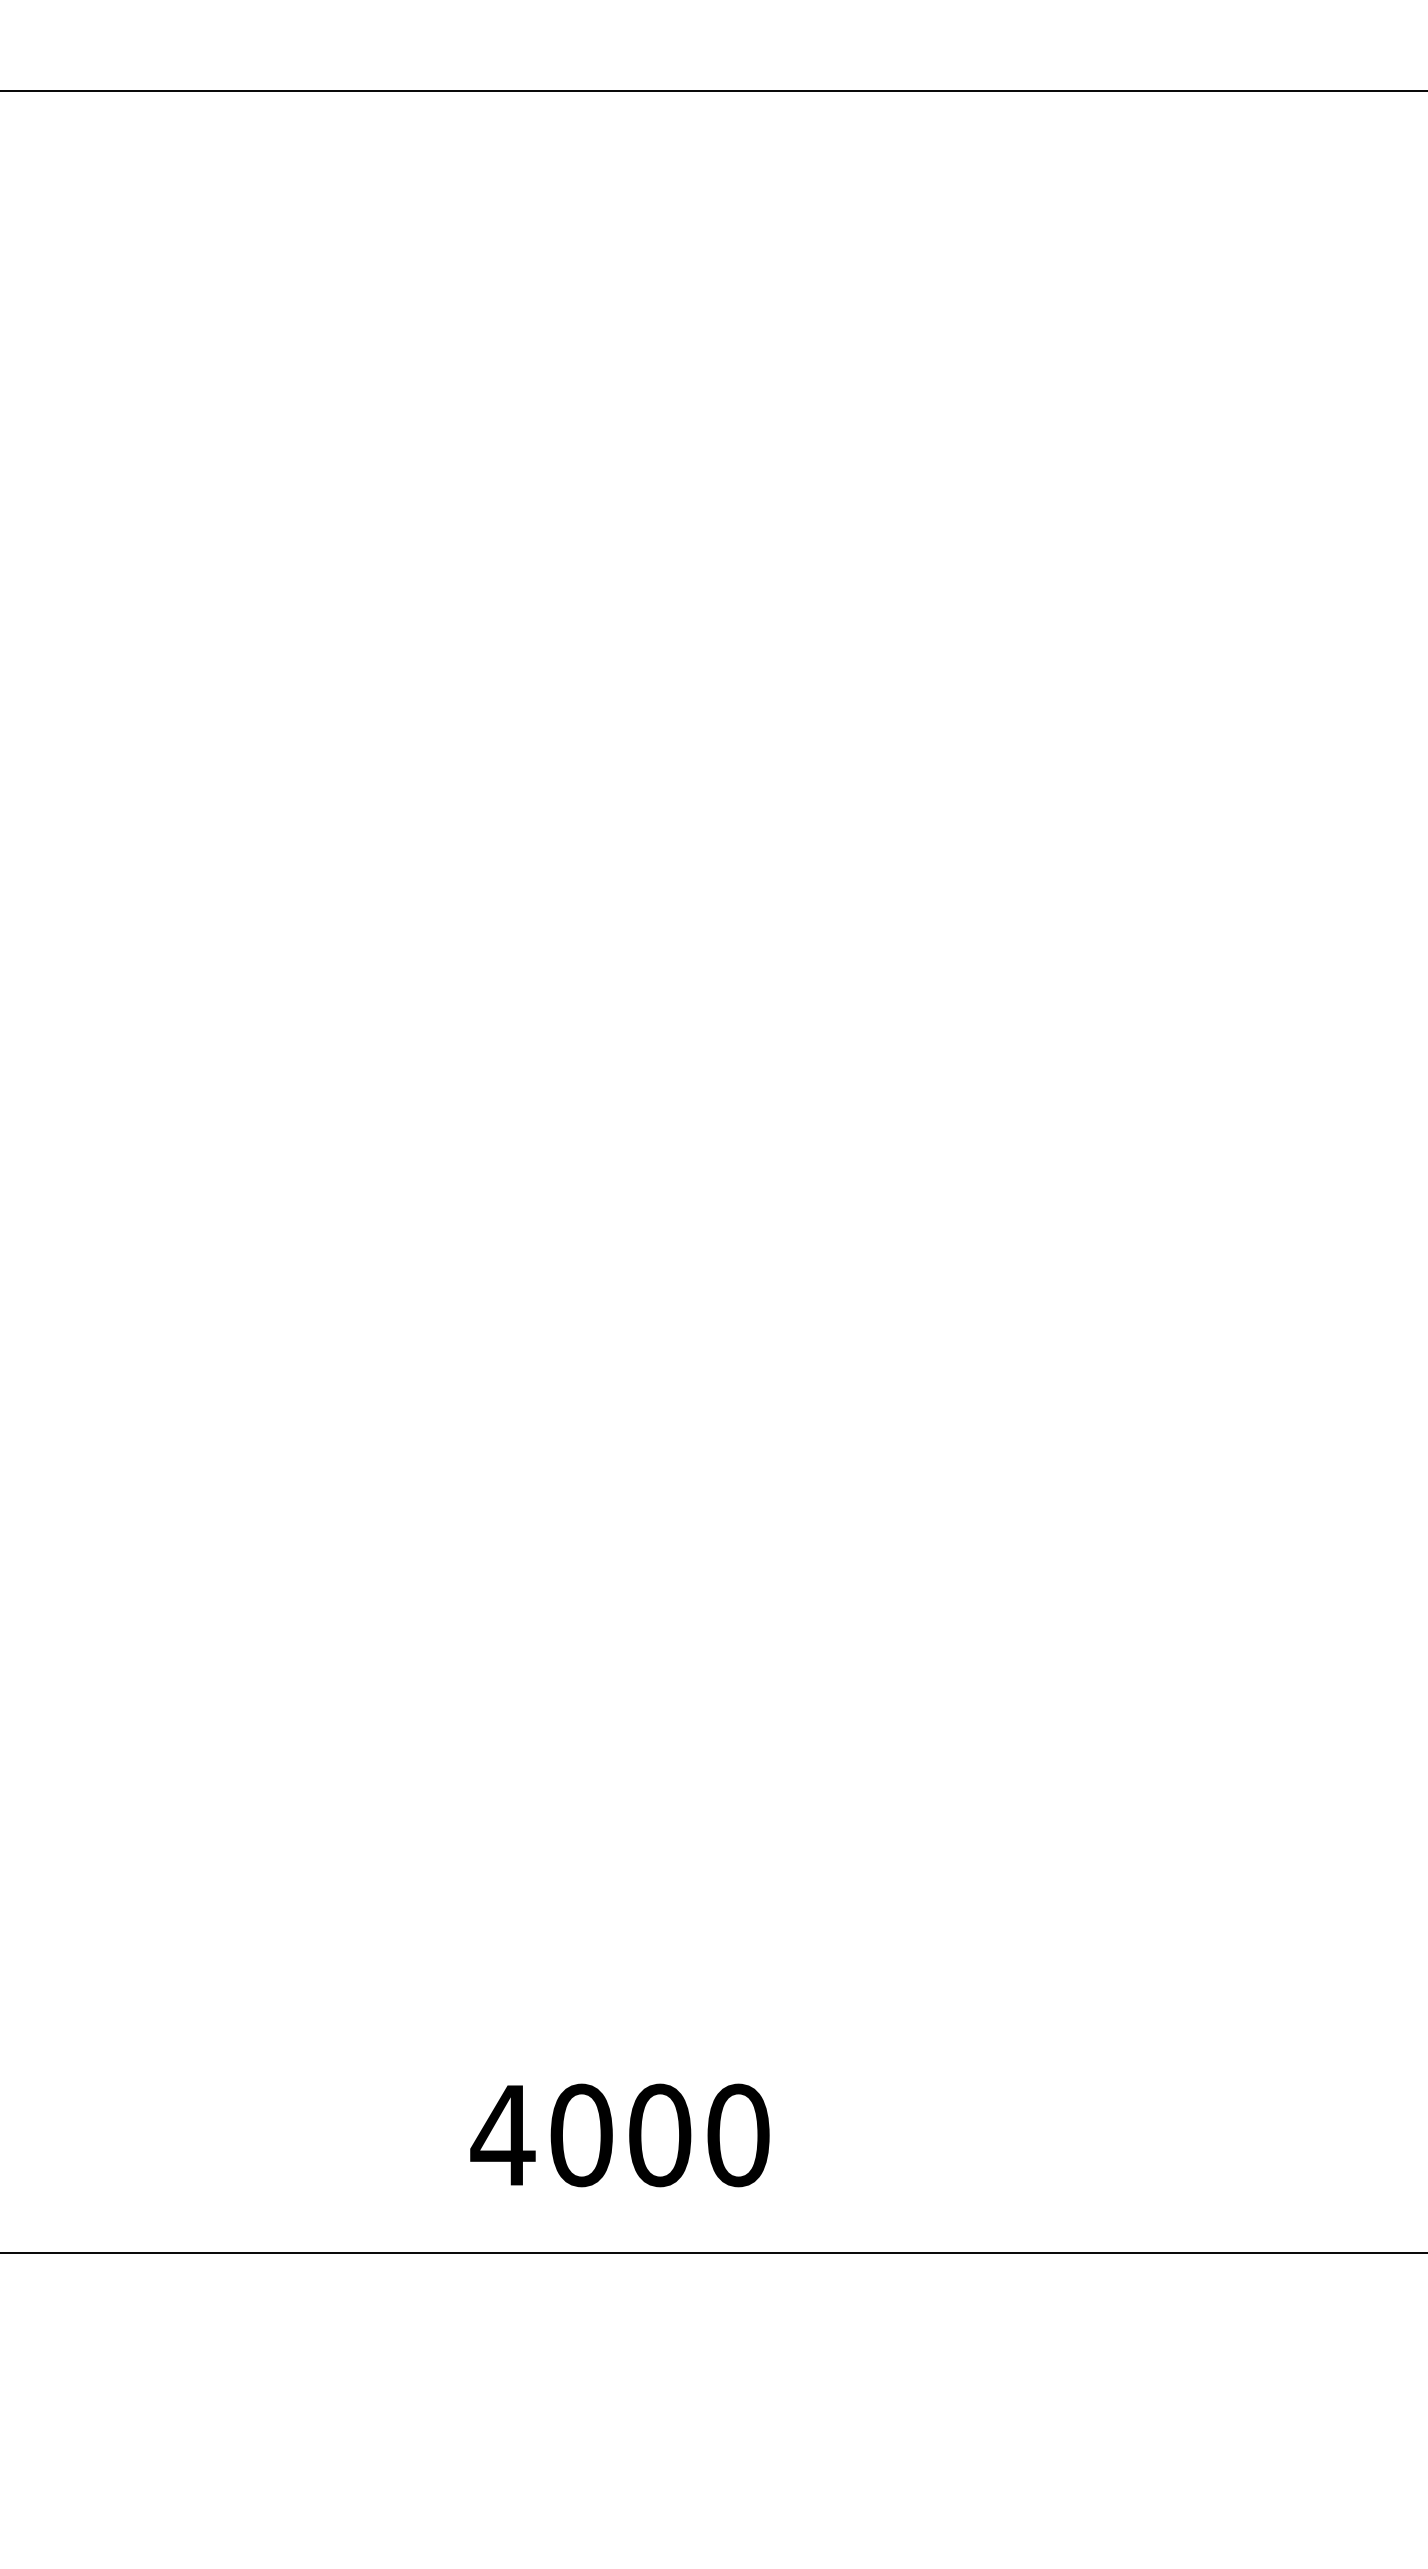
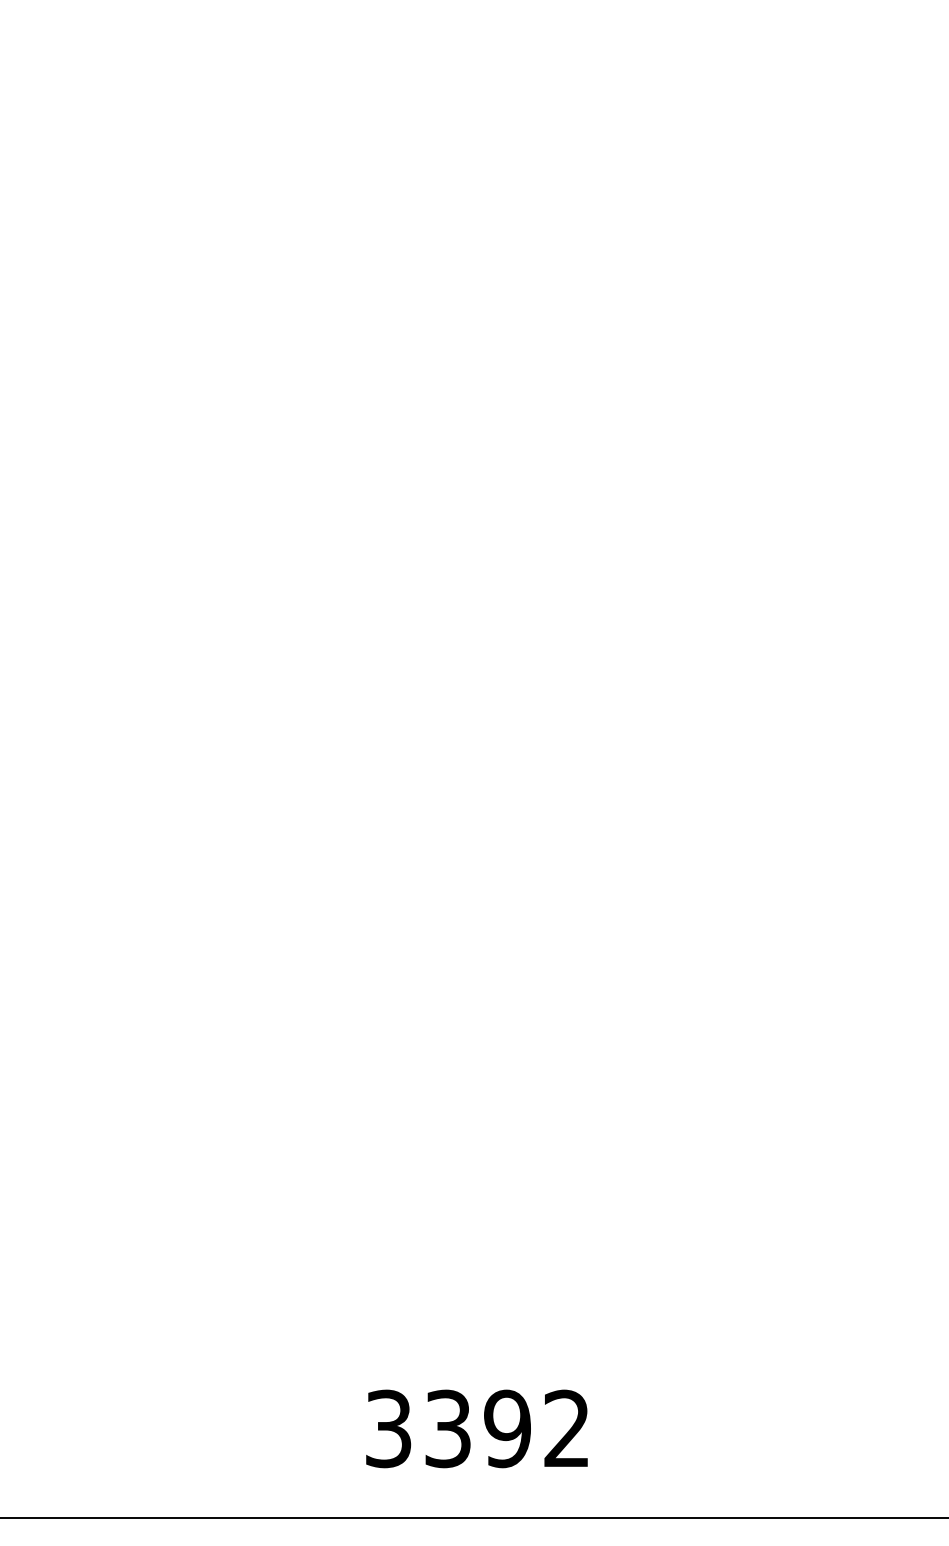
text: (619, 2135) -> (476, 1428), 4000 -> 3392

